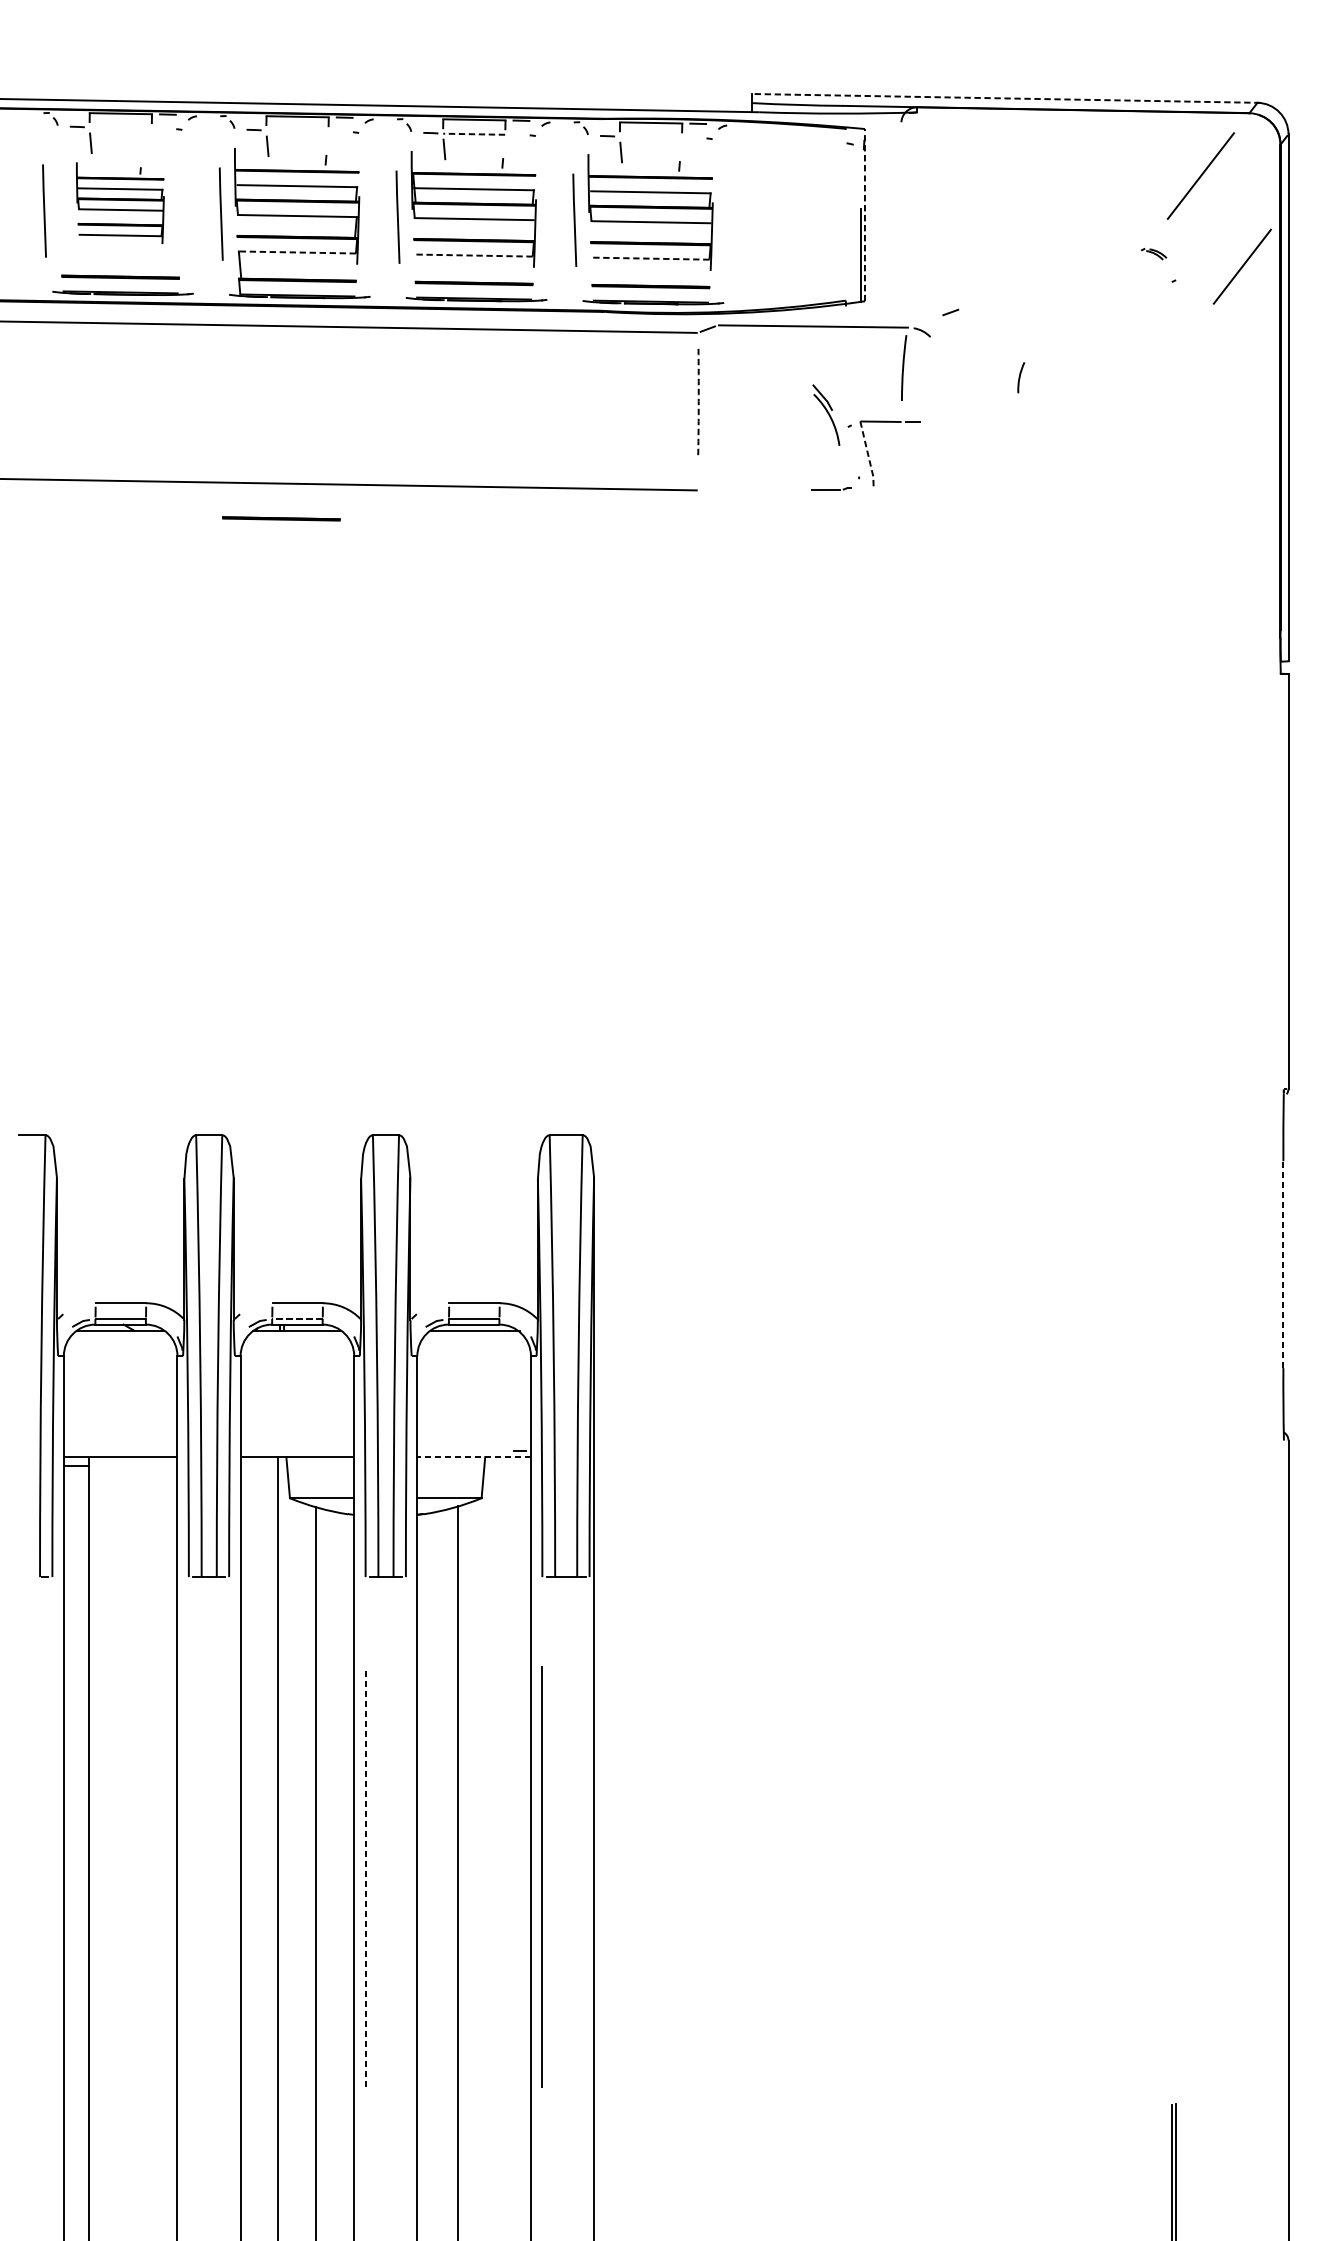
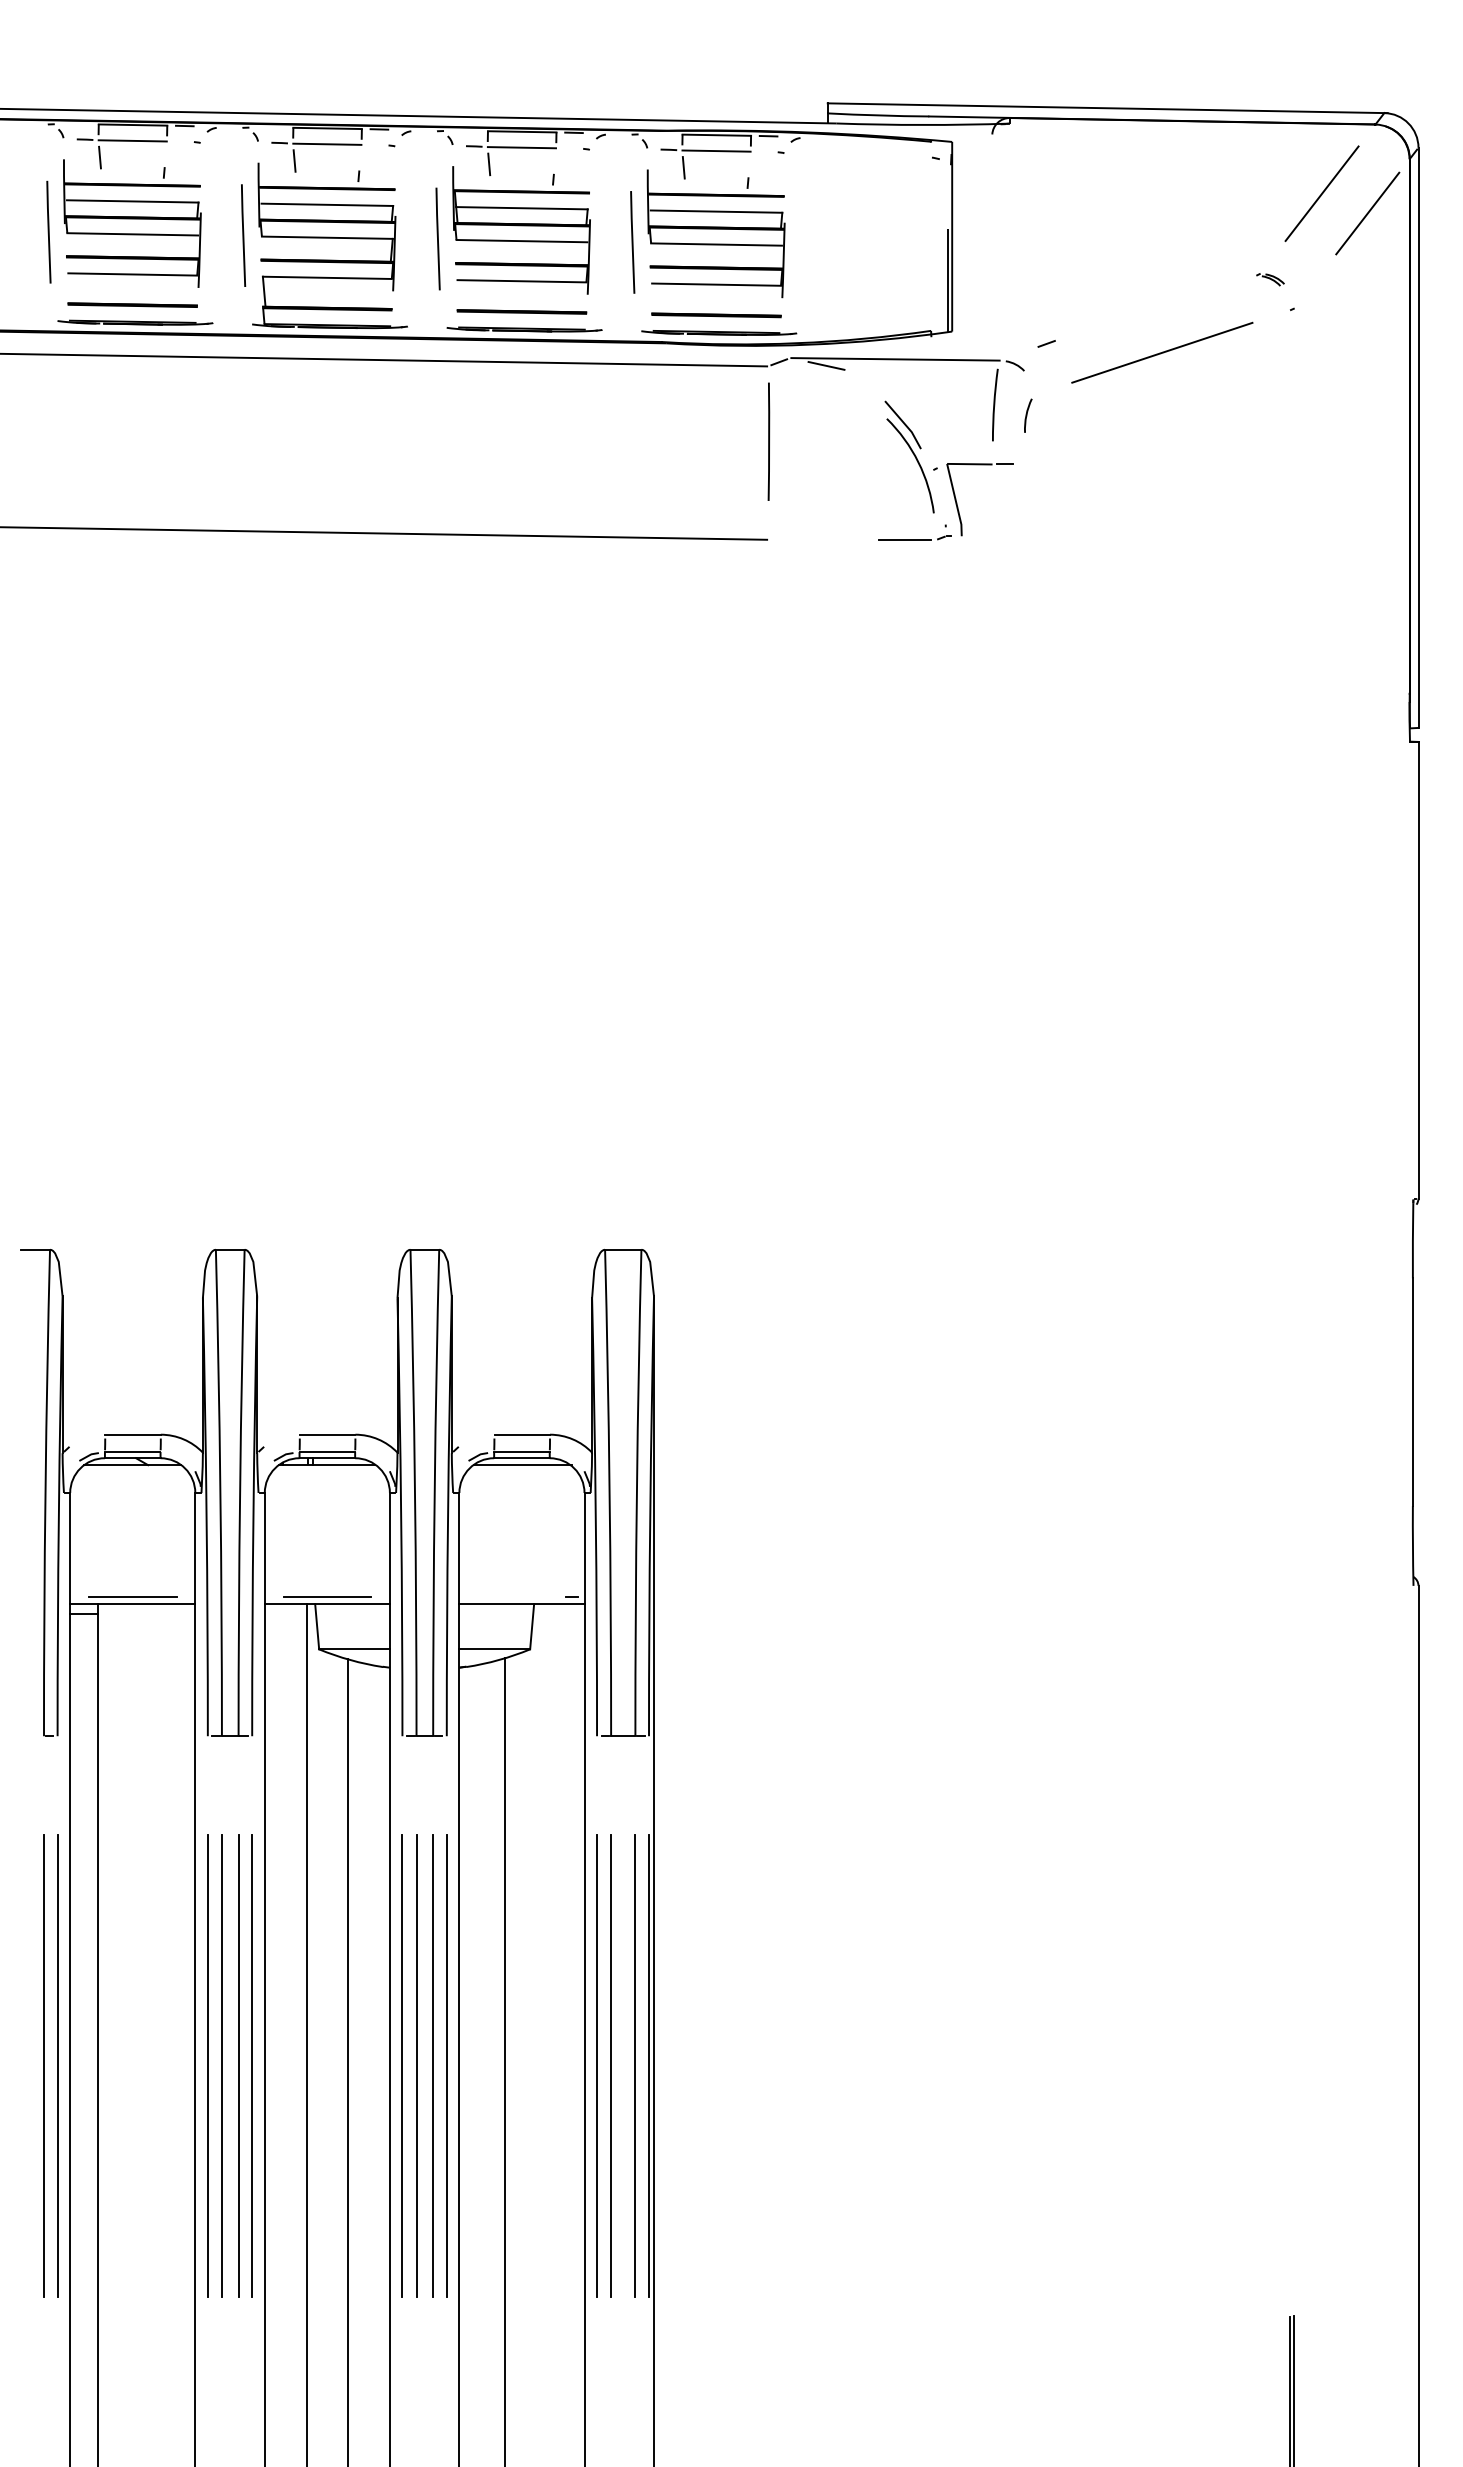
line: (1006, 98) -> (1107, 108), dashed -> solid
line: (120, 127) -> (132, 140), added
line: (297, 130) -> (327, 143), added
line: (473, 134) -> (521, 147), dashed -> solid
line: (650, 136) -> (716, 150), added
part: (120, 203) -> (132, 223), size x1.43
line: (865, 214) -> (952, 236), dashed -> solid
line: (296, 252) -> (326, 277), dashed -> solid
line: (473, 255) -> (521, 281), dashed -> solid
line: (650, 258) -> (716, 284), dashed -> solid
line: (1242, 266) -> (1367, 213), moved
line: (1055, 320) -> (1162, 352), added
line: (750, 332) -> (826, 365), added
arc: (1020, 377) -> (1027, 415), moved
arc: (699, 401) -> (769, 441), dashed -> solid
part: (826, 414) -> (909, 456), size x1.67
line: (867, 454) -> (955, 500), dashed -> solid
part: (830, 488) -> (914, 537), size x1.67
line: (281, 518) -> (309, 570), removed
line: (1283, 1264) -> (1412, 1392), dashed -> solid
line: (297, 1319) -> (327, 1452), dashed -> solid
line: (120, 1451) -> (132, 1597), added
line: (297, 1451) -> (327, 1597), added
line: (473, 1457) -> (521, 1604), dashed -> solid
line: (39, 1876) -> (43, 2065), added
line: (365, 1876) -> (402, 2065), dashed -> solid
line: (392, 1876) -> (432, 2065), added
line: (576, 1876) -> (634, 2065), added
line: (52, 1877) -> (57, 2066), added
line: (188, 1877) -> (207, 2066), added
line: (201, 1877) -> (221, 2066), added
line: (216, 1877) -> (238, 2066), added
line: (229, 1877) -> (252, 2066), added
line: (378, 1877) -> (416, 2066), added
line: (405, 1877) -> (446, 2066), added
line: (555, 1877) -> (611, 2066), added
line: (590, 1877) -> (649, 2066), added

